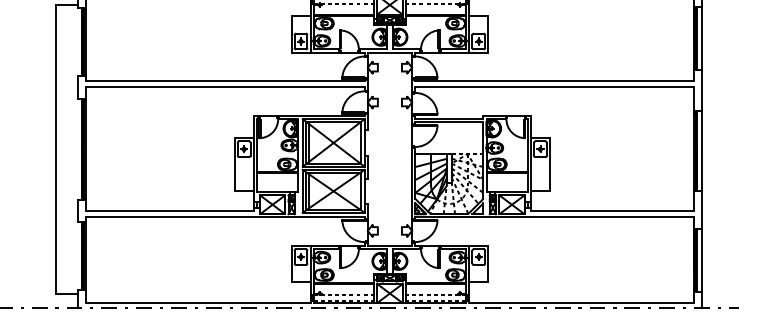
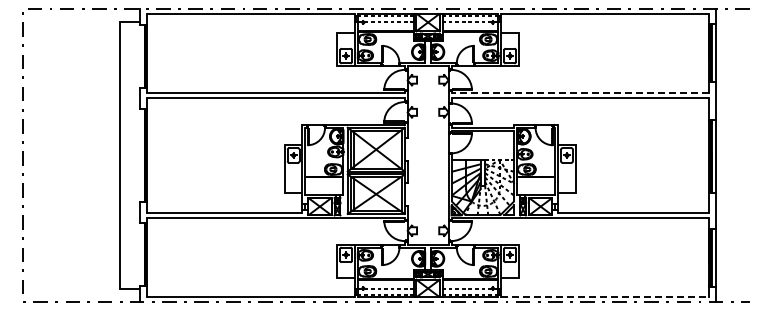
line: (555, 81) -> (580, 92), solid -> dashed
line: (582, 303) -> (605, 297), solid -> dashed

